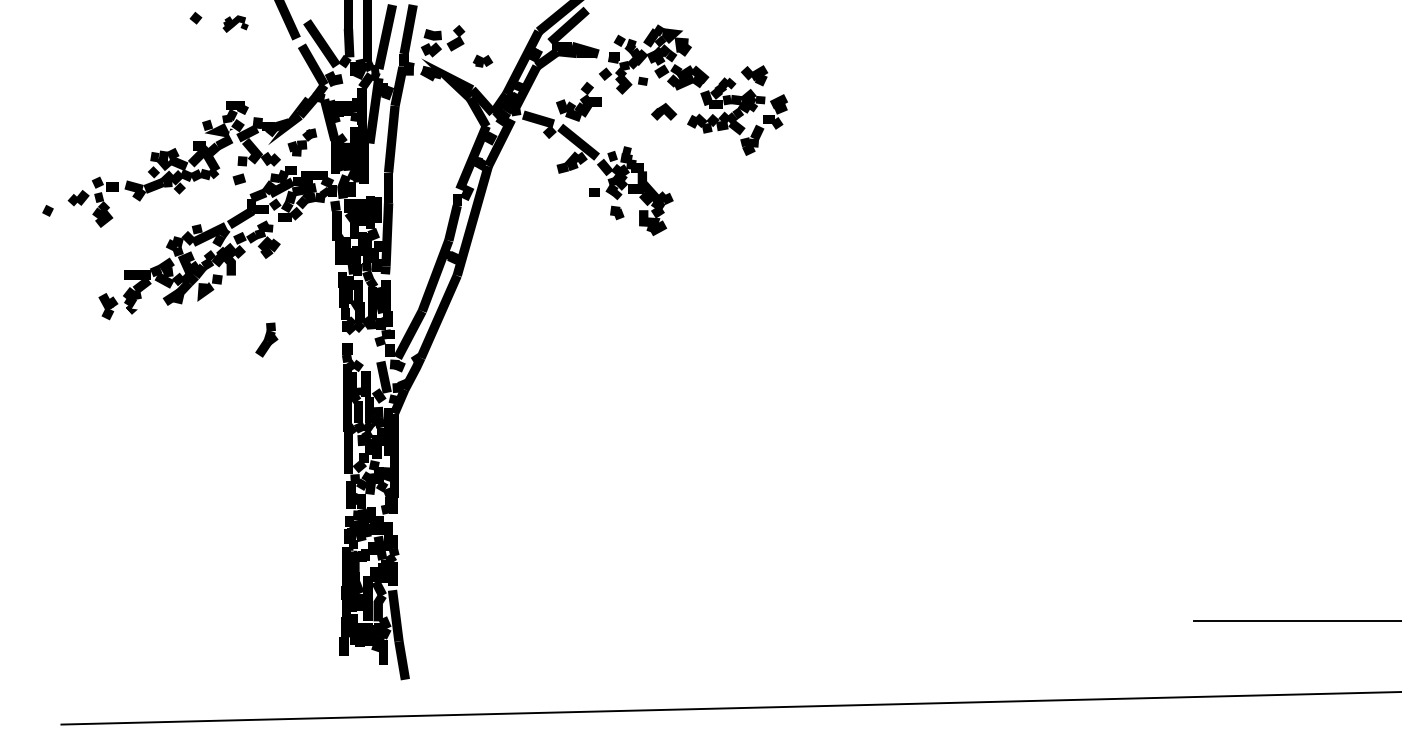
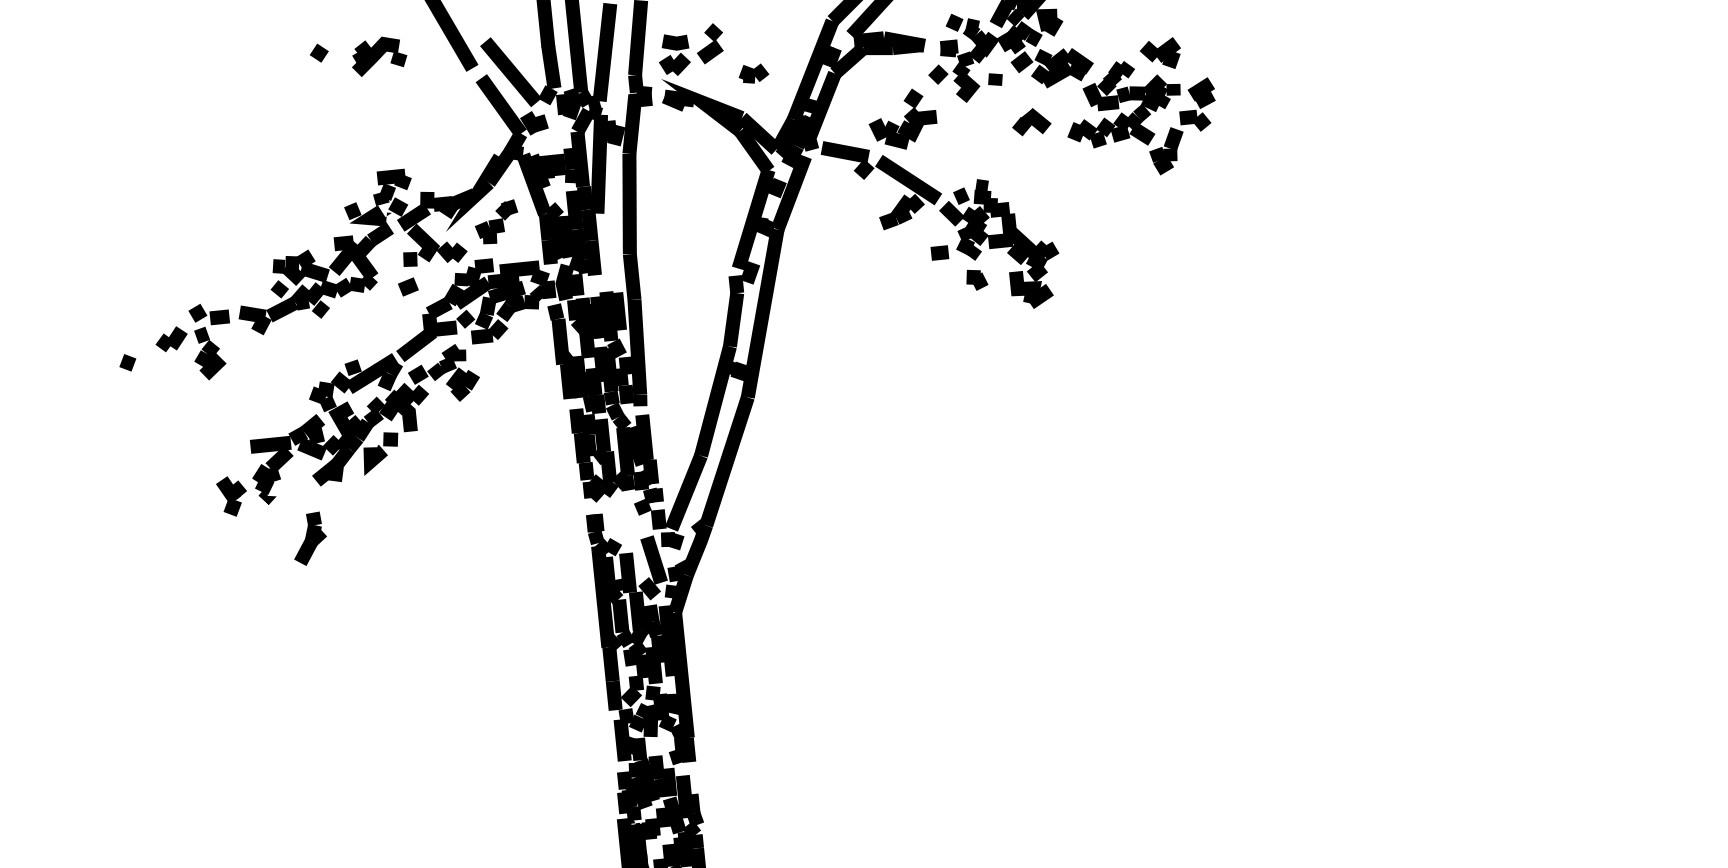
part: (235, 23) -> (379, 55), size x1.43
part: (266, 339) -> (309, 538), moved

